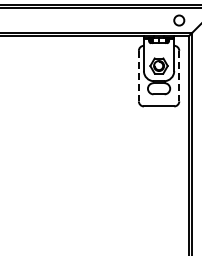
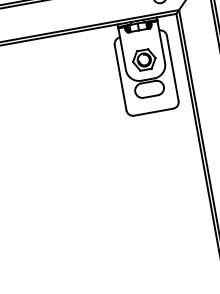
line: (138, 76) -> (120, 78), dashed -> solid
line: (179, 76) -> (173, 68), dashed -> solid

